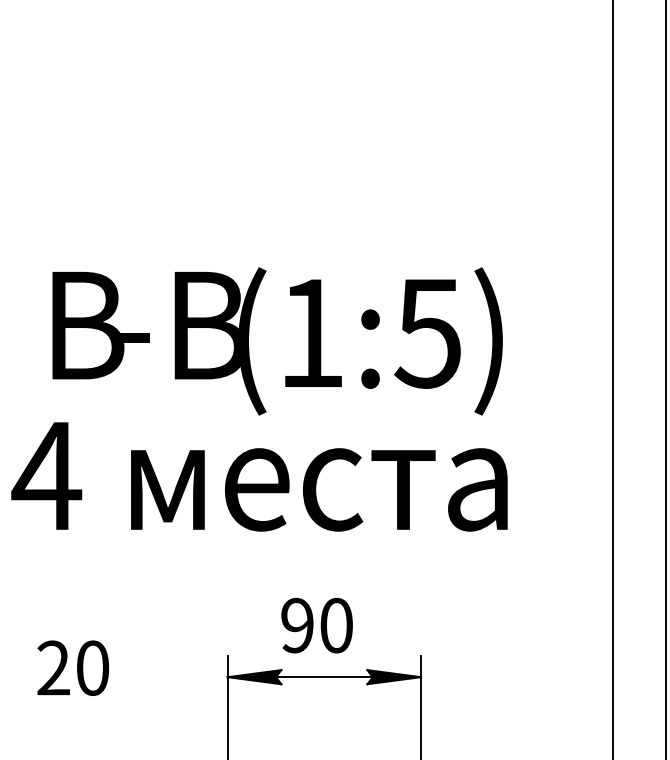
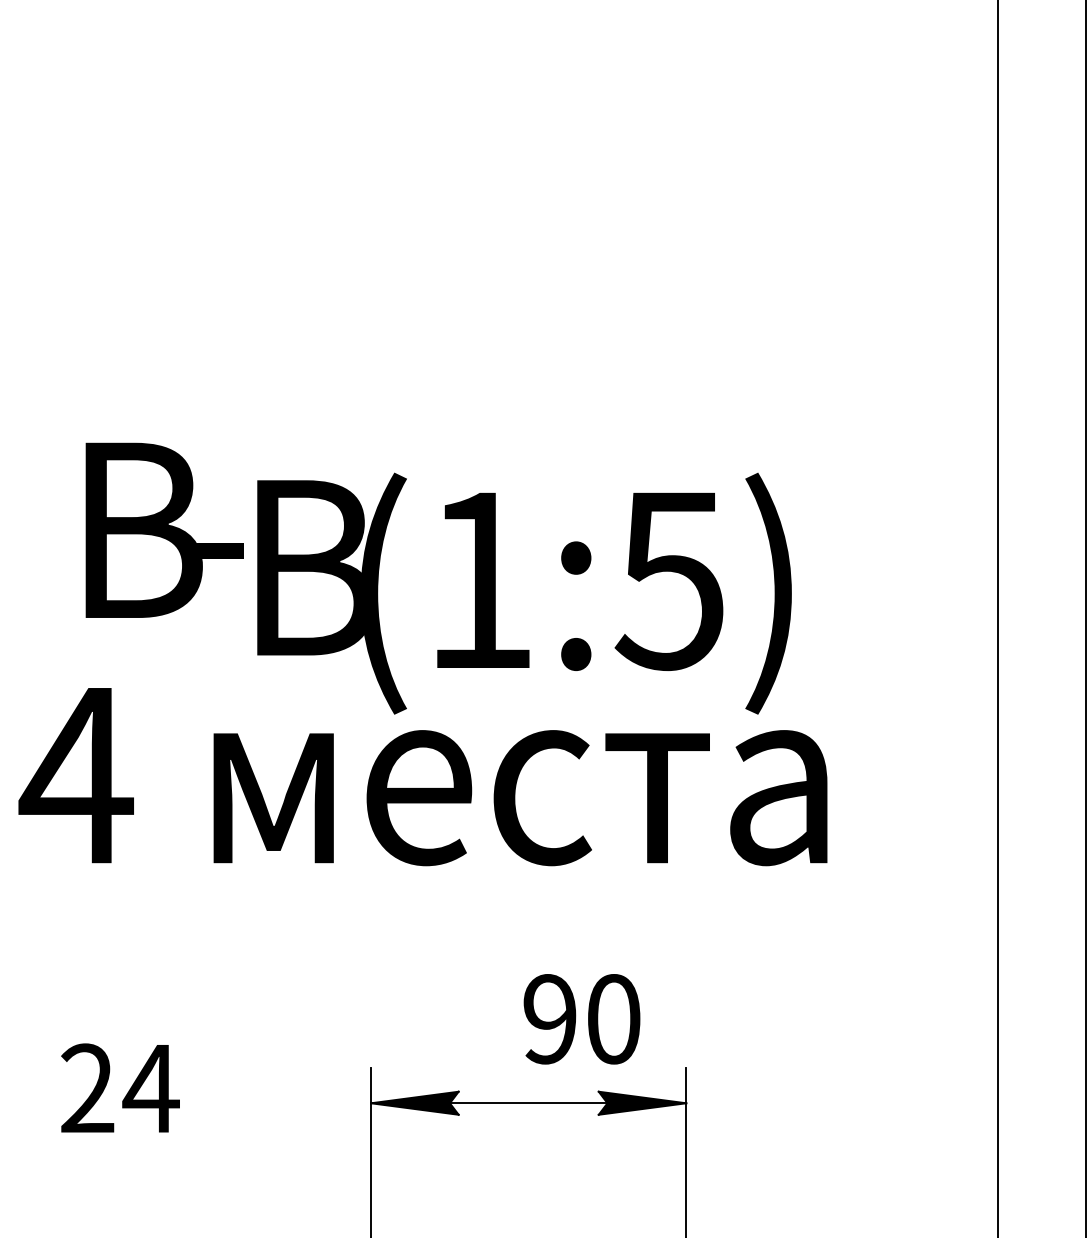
text: (338, 341) -> (524, 593), moved
text: (316, 625) -> (581, 1019), moved
text: (92, 667) -> (150, 1087), 20 -> 24

